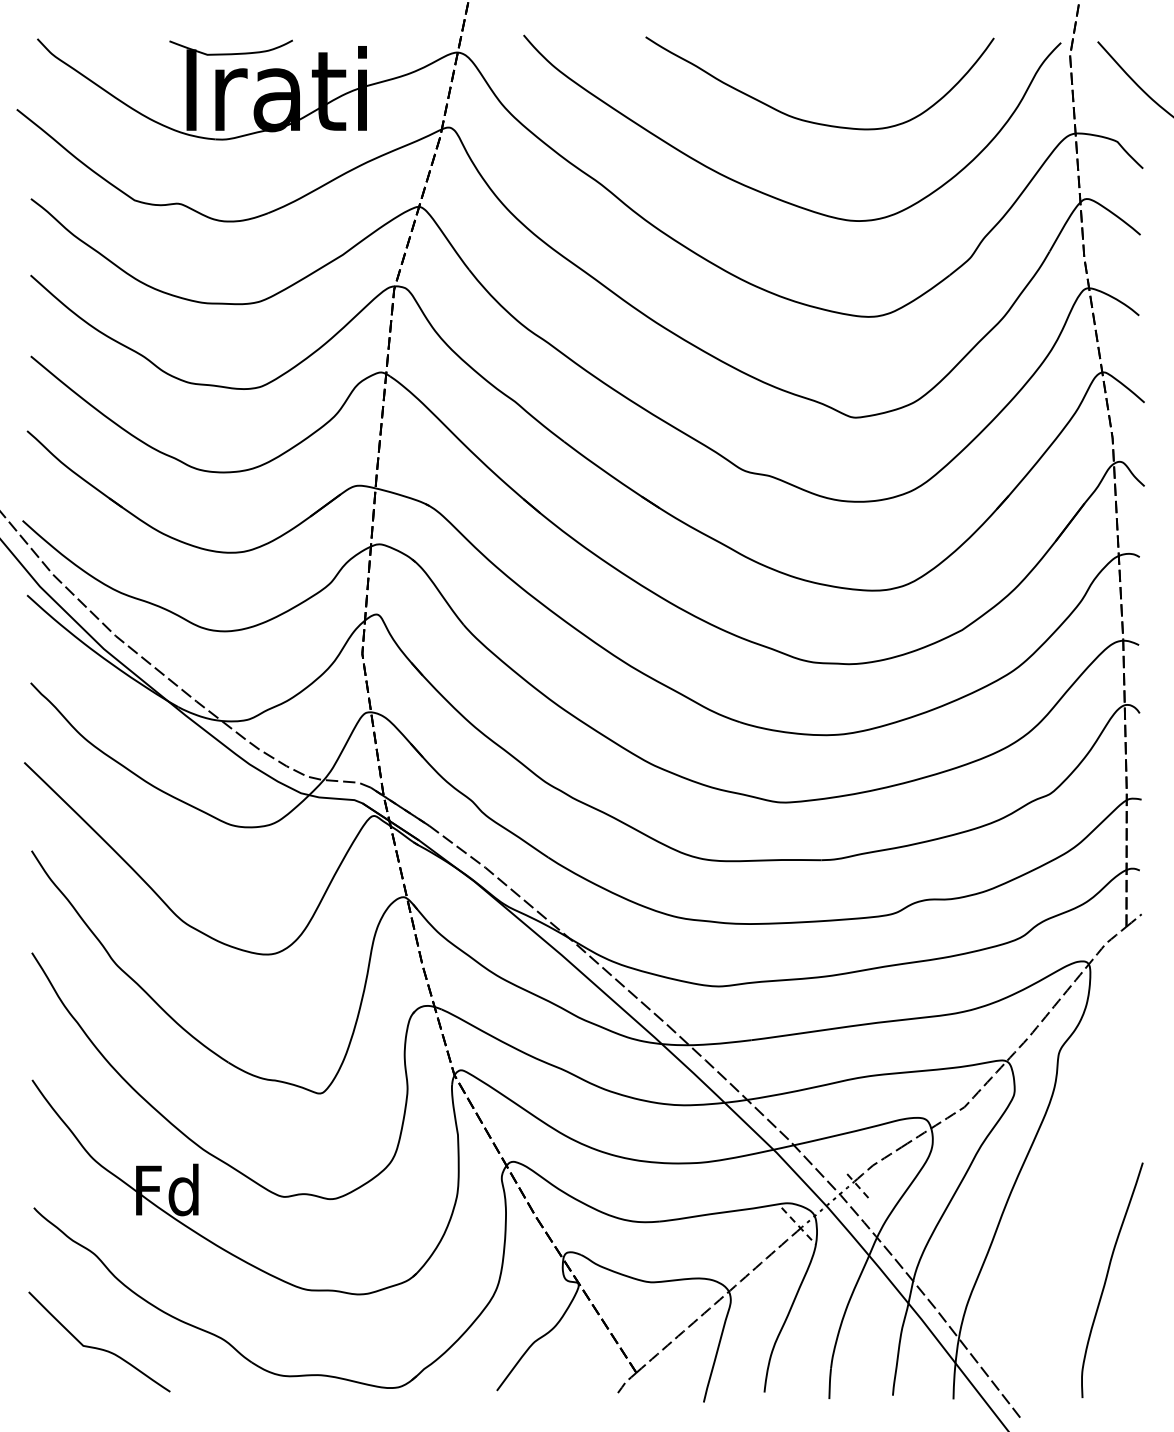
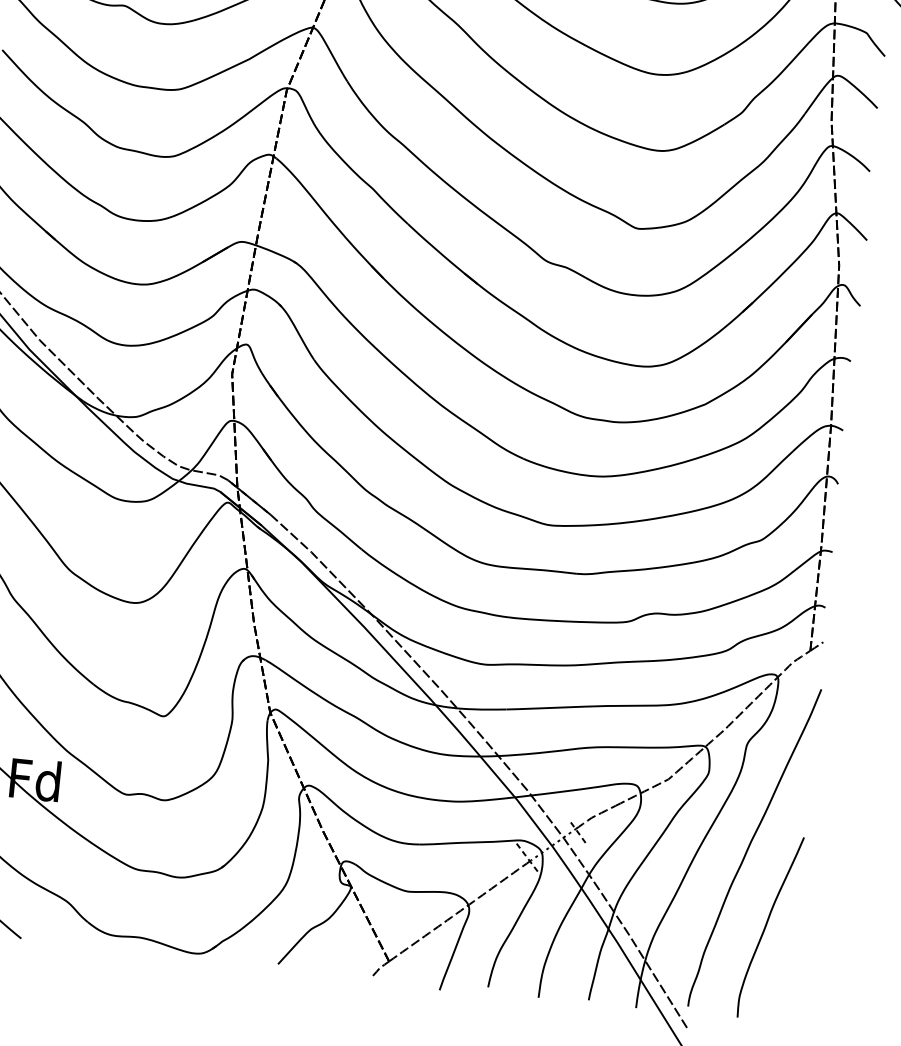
curve: (1076, 1179) -> (750, 845), added

